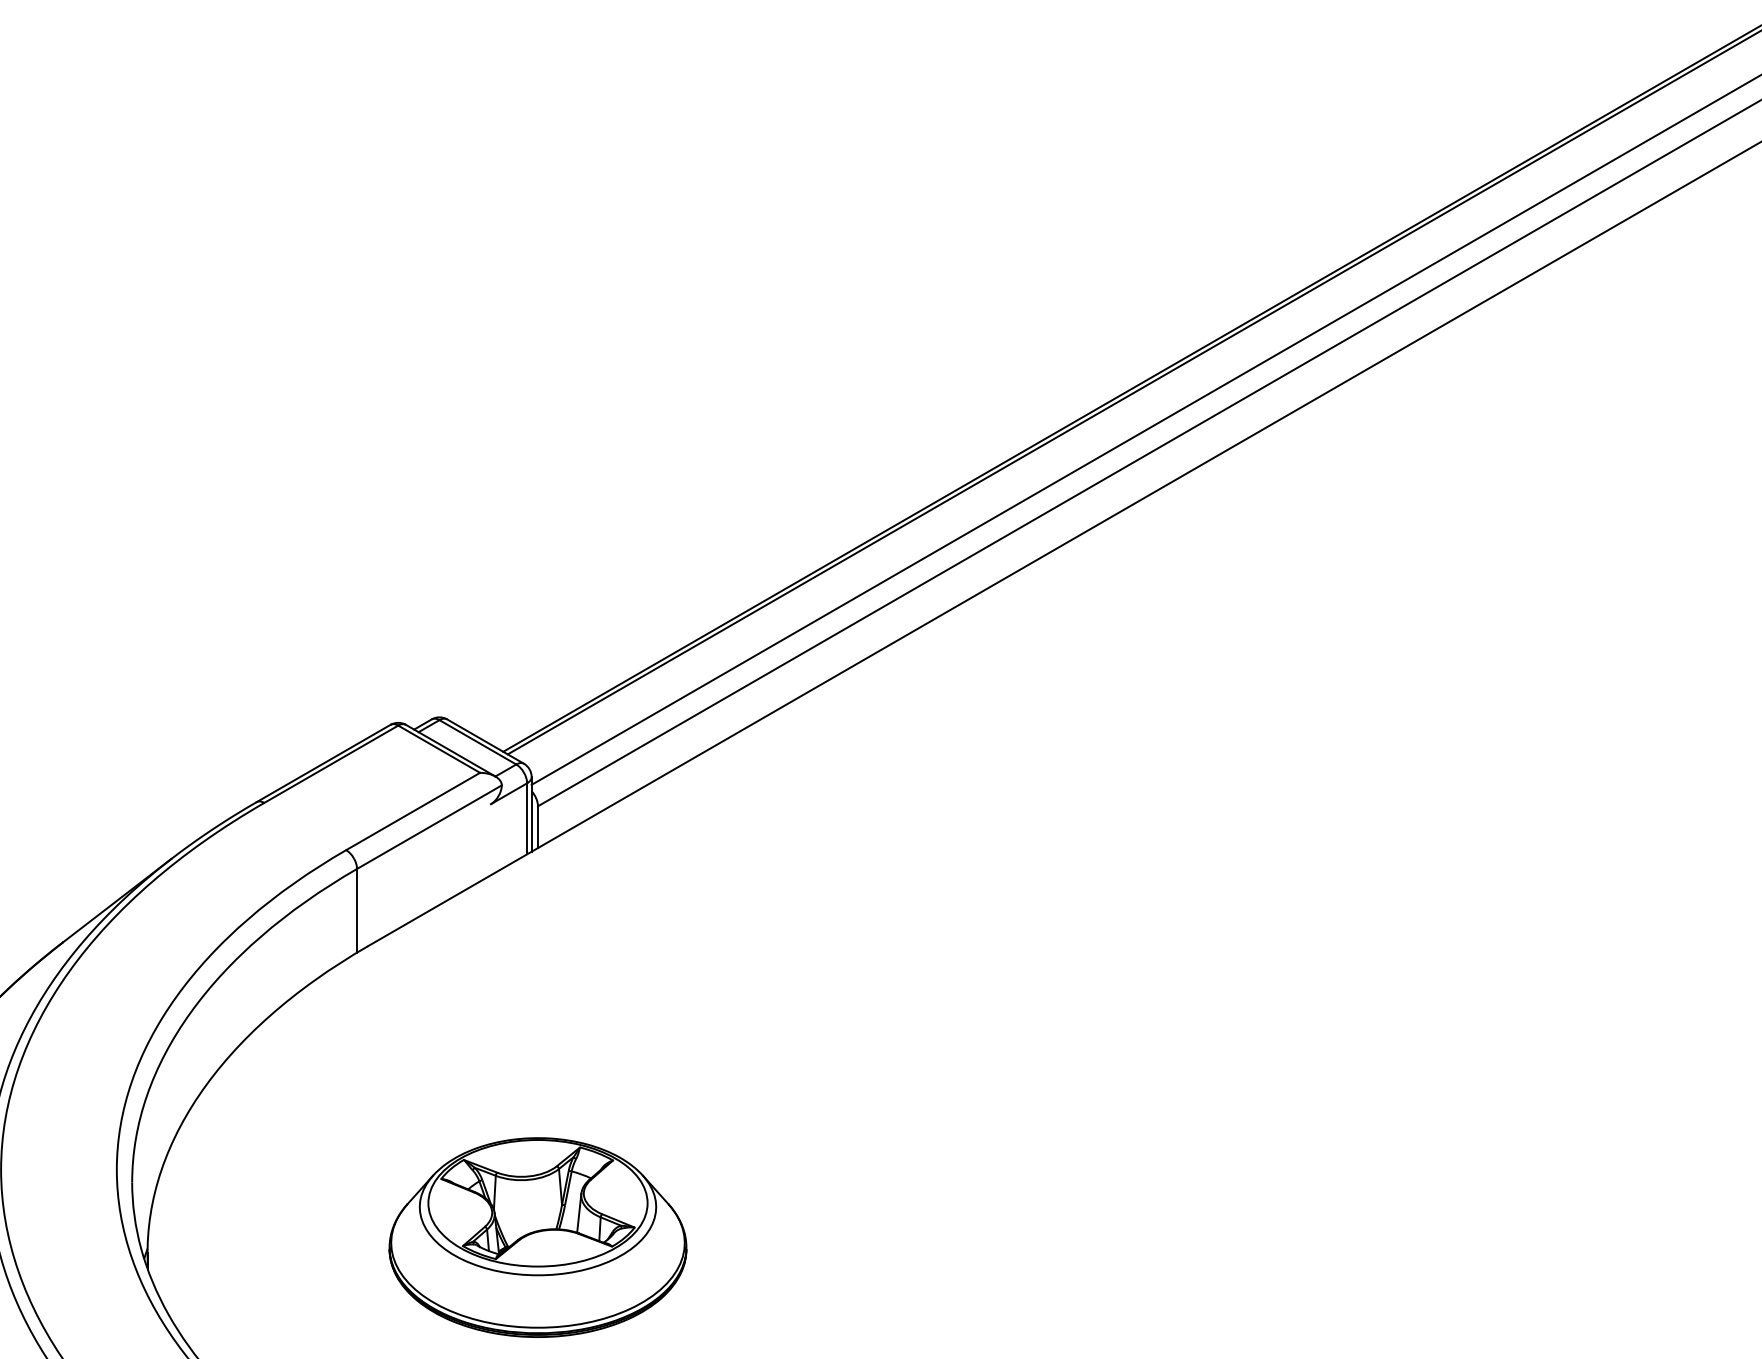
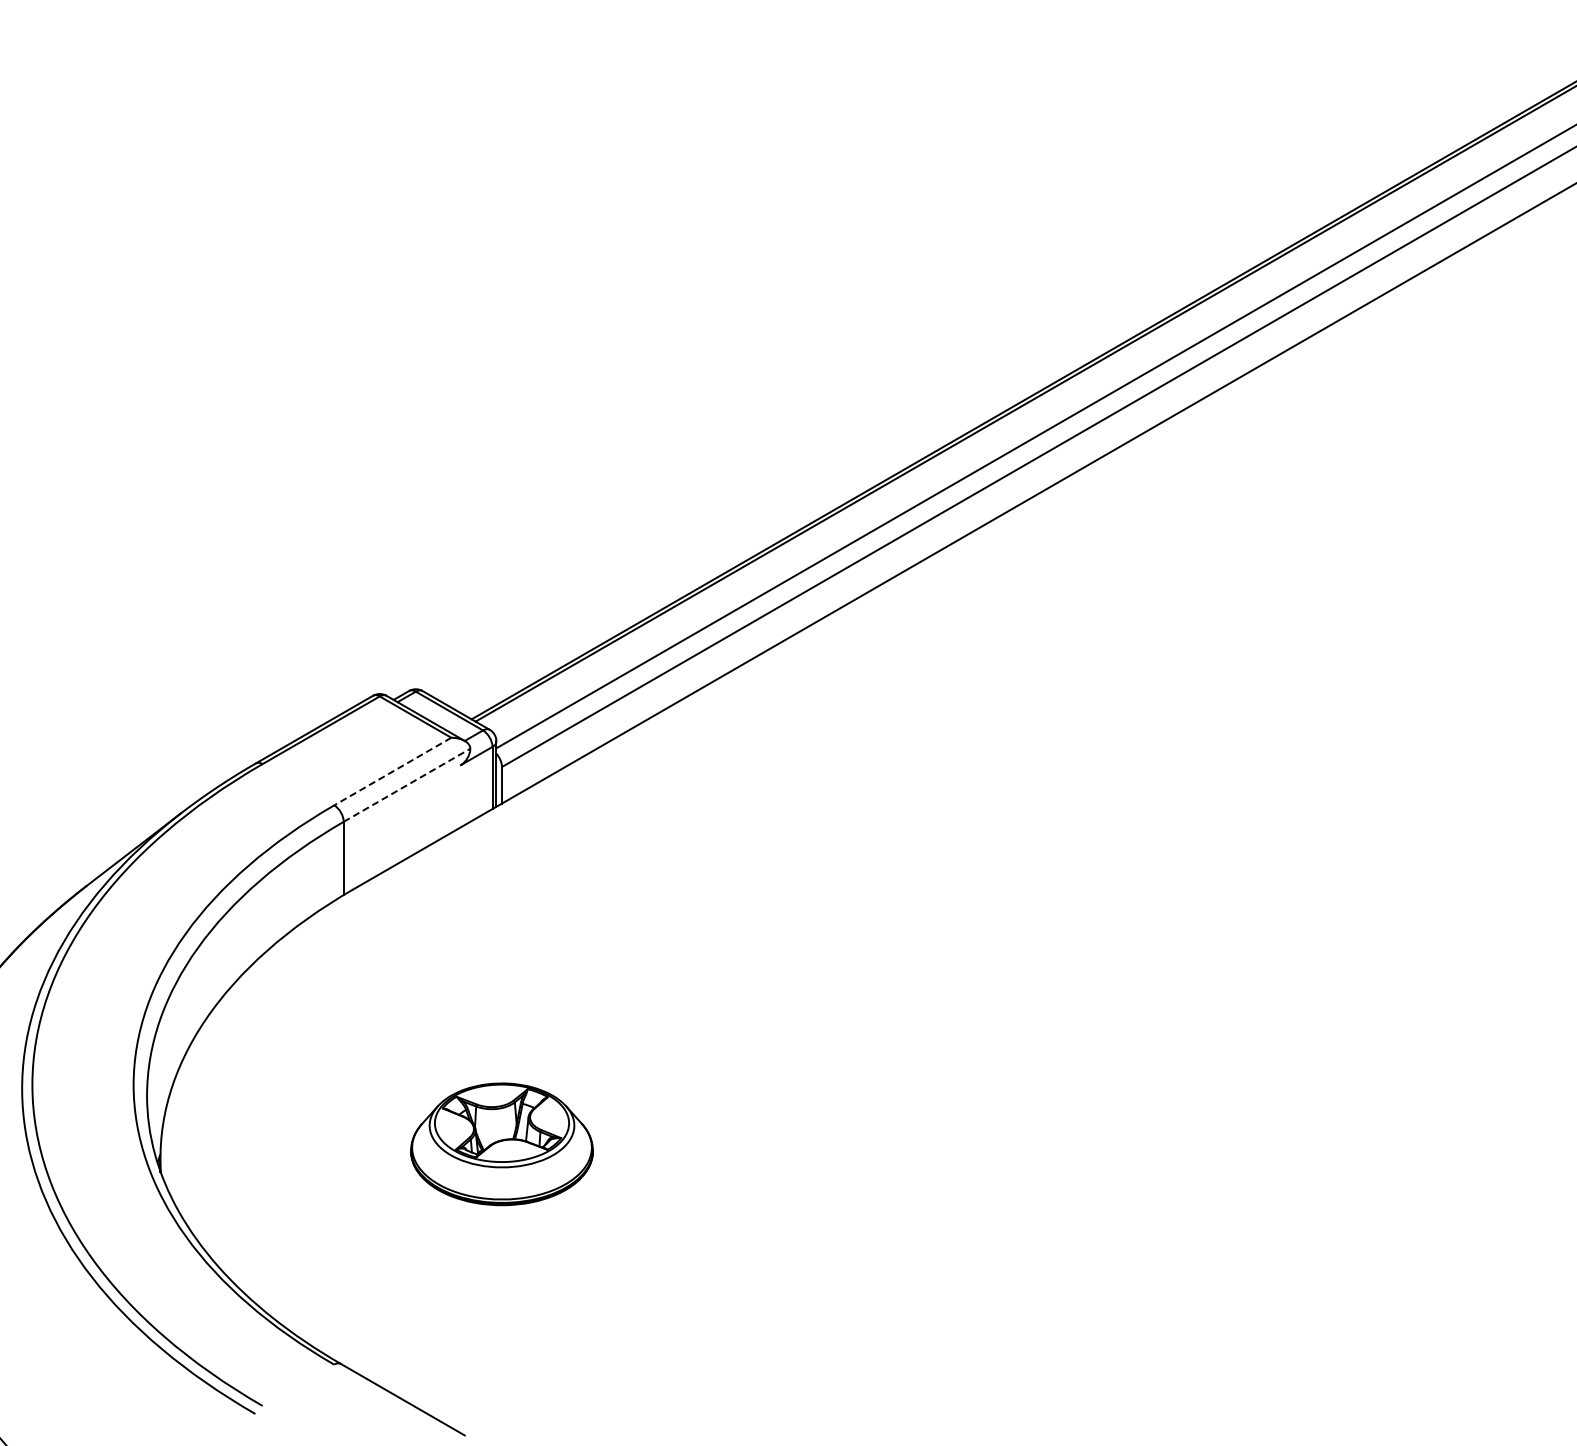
line: (412, 811) -> (392, 771), solid -> dashed
line: (429, 827) -> (407, 785), solid -> dashed
part: (537, 1237) -> (501, 1144), size x0.7

